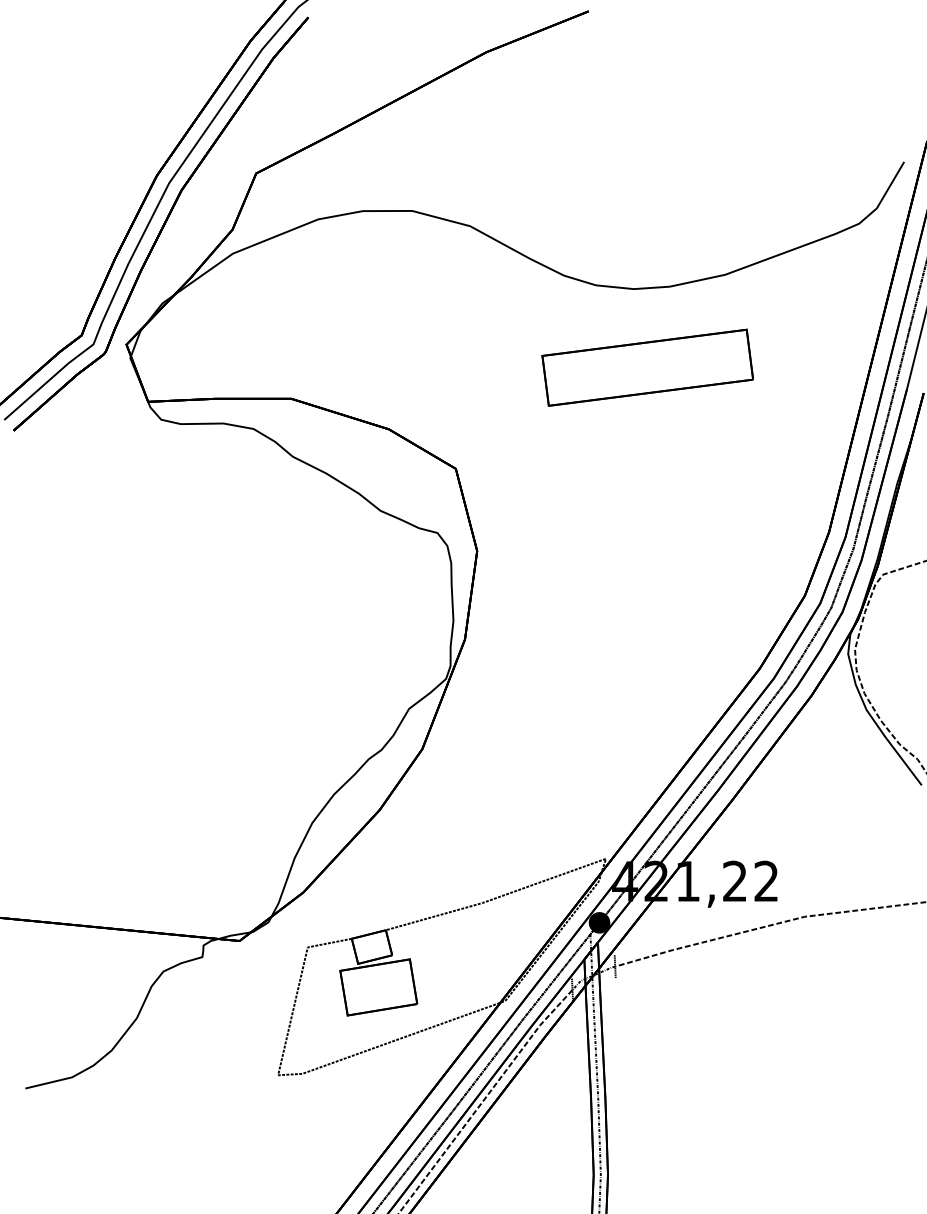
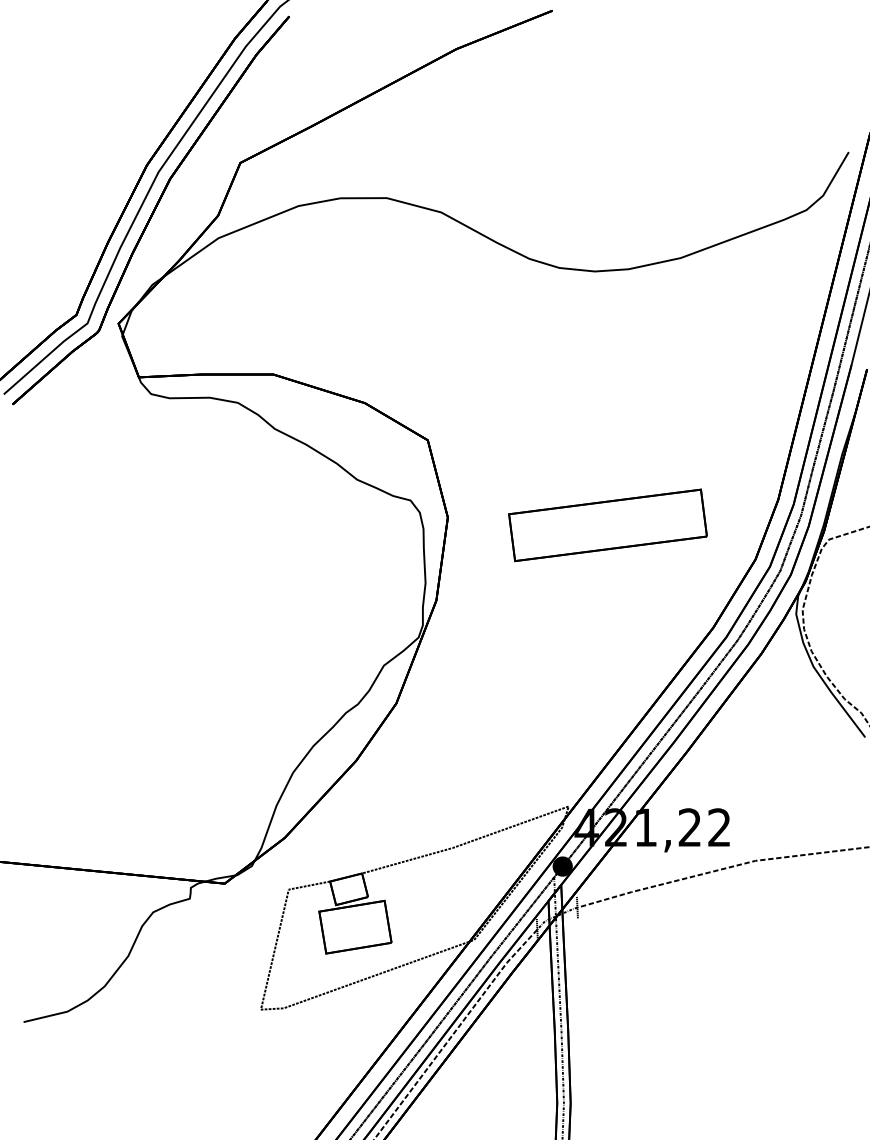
part: (647, 367) -> (607, 525), moved

